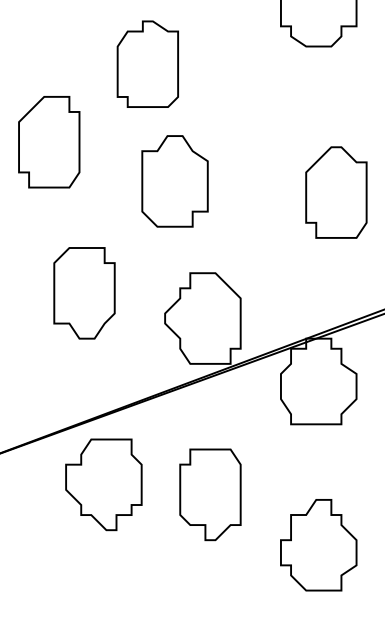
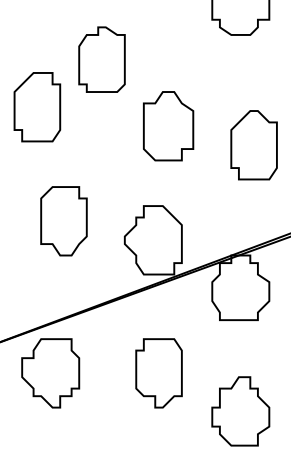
part: (147, 63) -> (101, 59), moved
part: (174, 181) -> (168, 126), moved
part: (103, 484) -> (50, 373), moved

